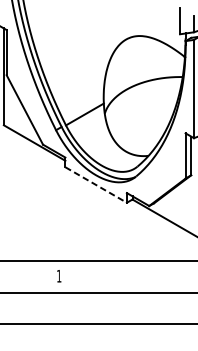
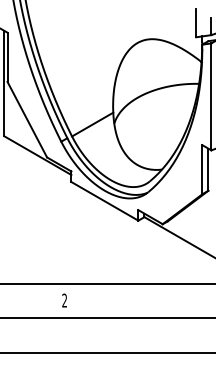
line: (95, 185) -> (104, 201), dashed -> solid
text: (59, 276) -> (64, 300), 1 -> 2

